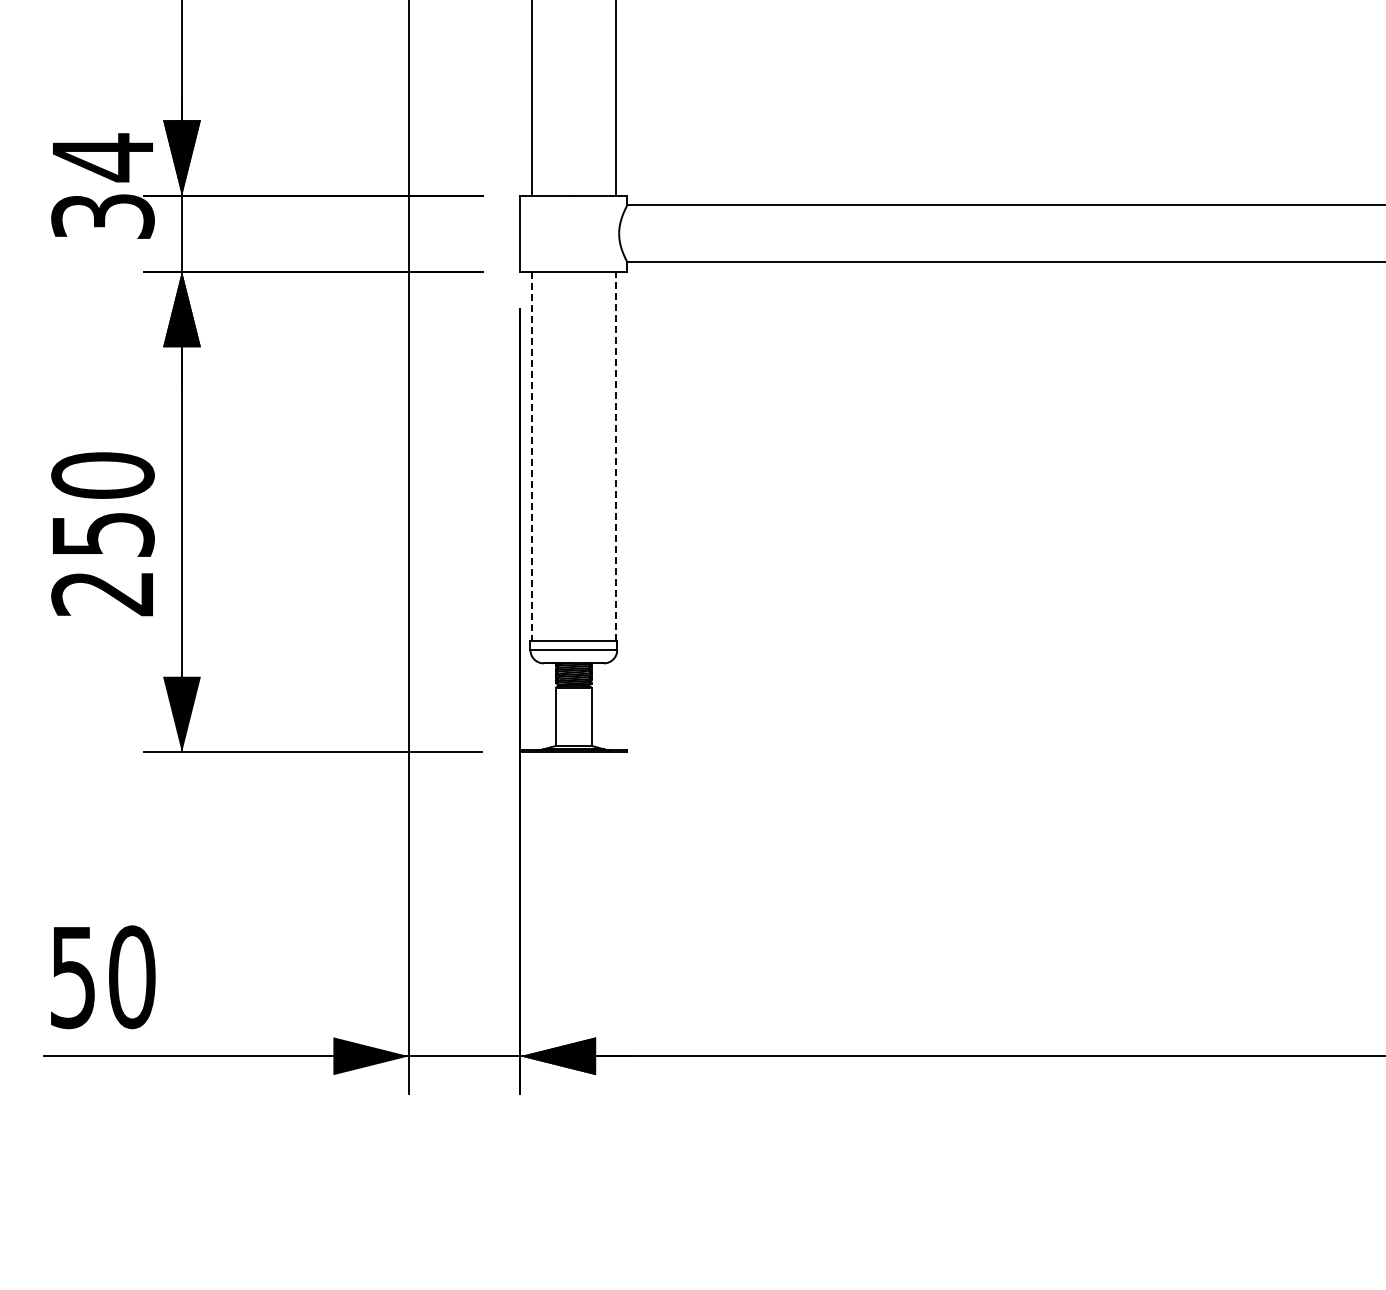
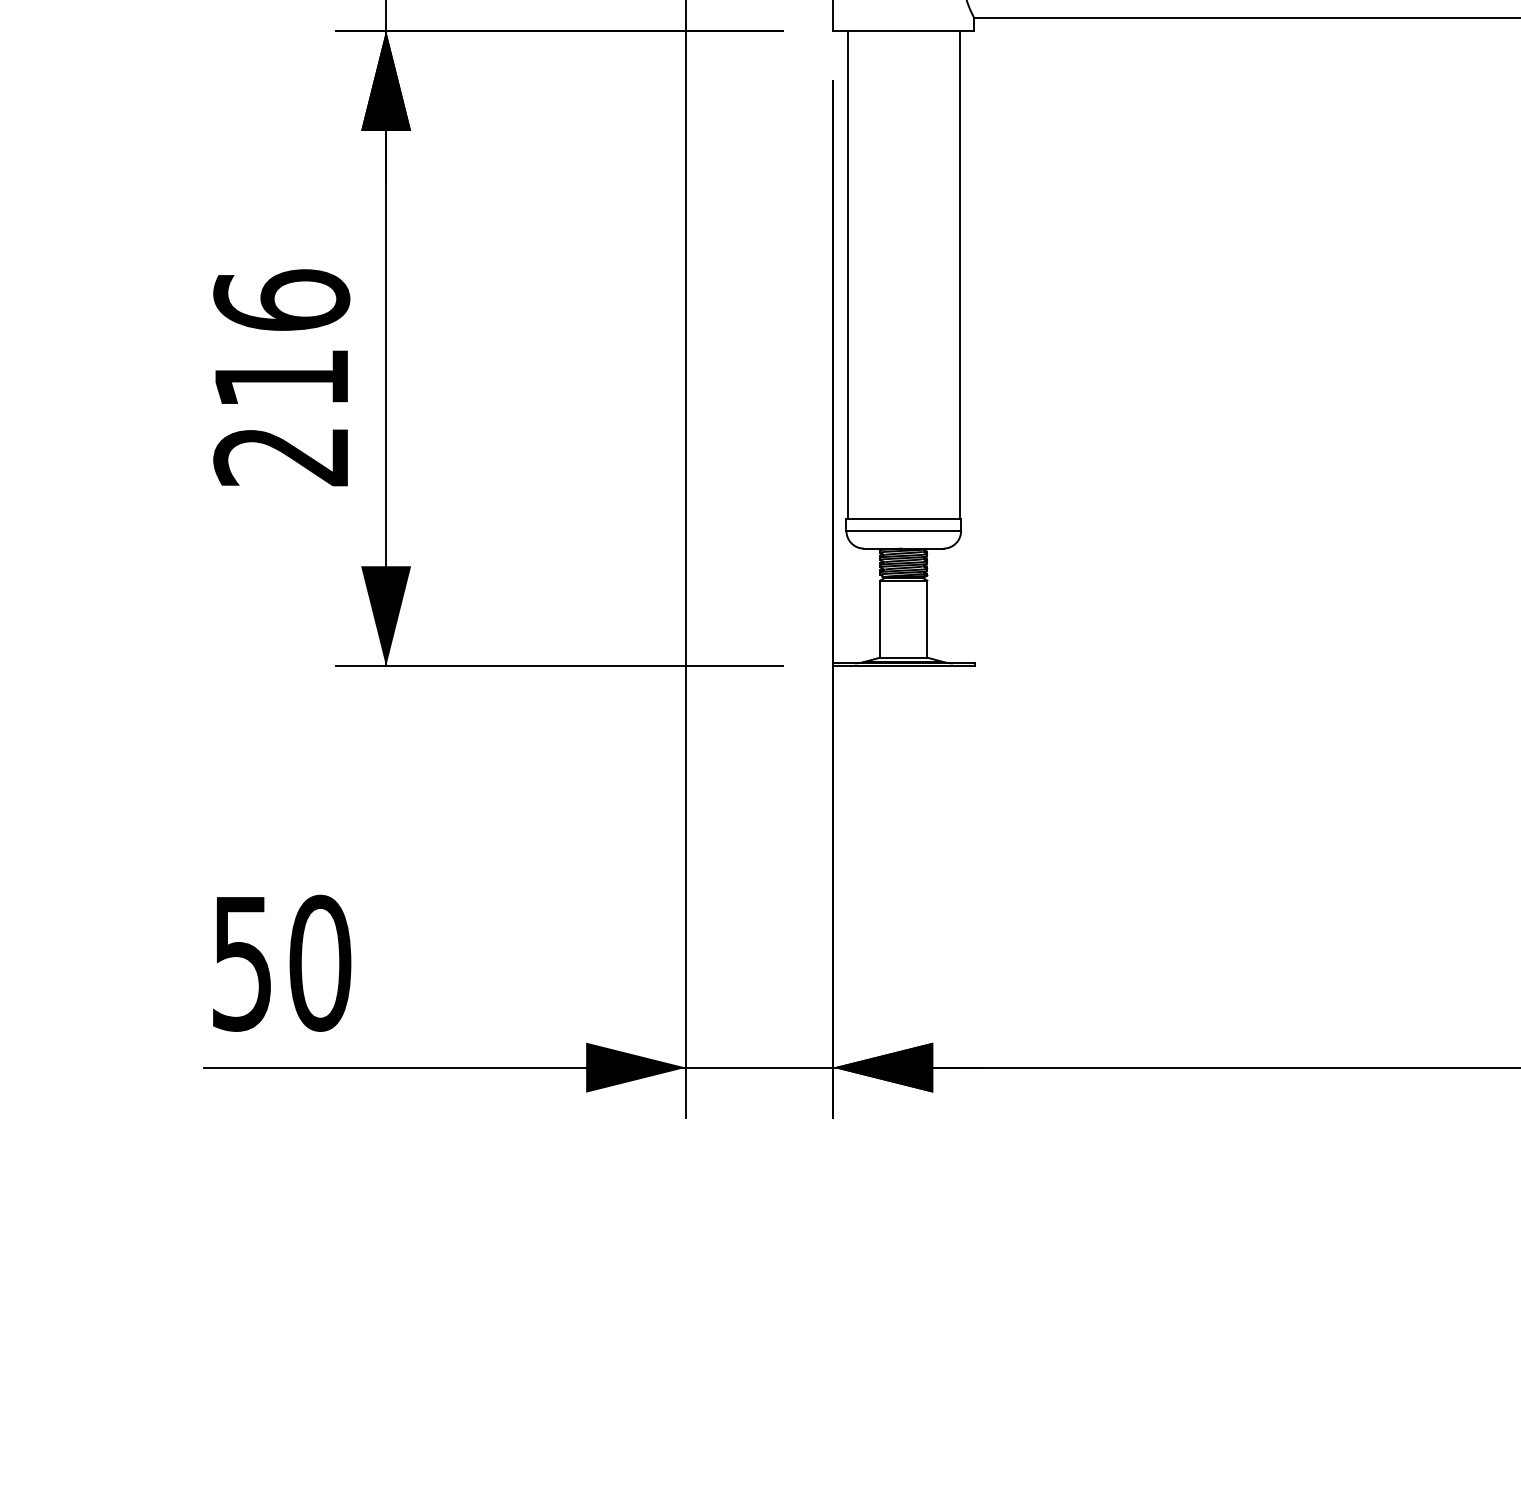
line: (531, 456) -> (847, 275), dashed -> solid
line: (616, 456) -> (960, 275), dashed -> solid
text: (102, 504) -> (281, 338), 250 -> 216

